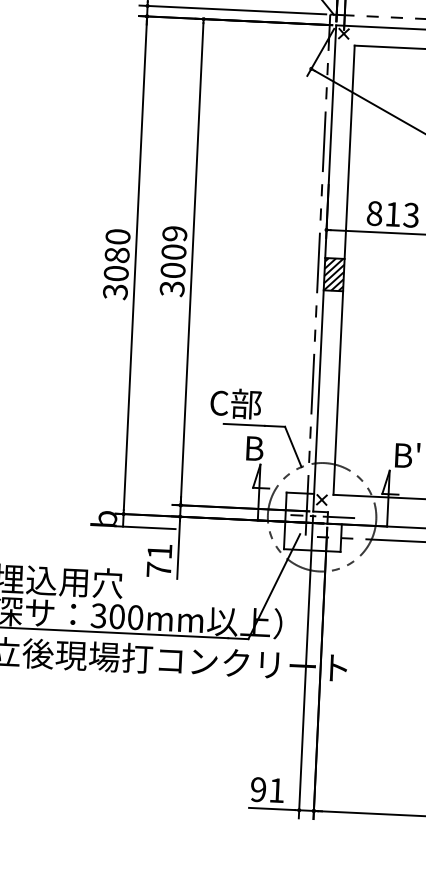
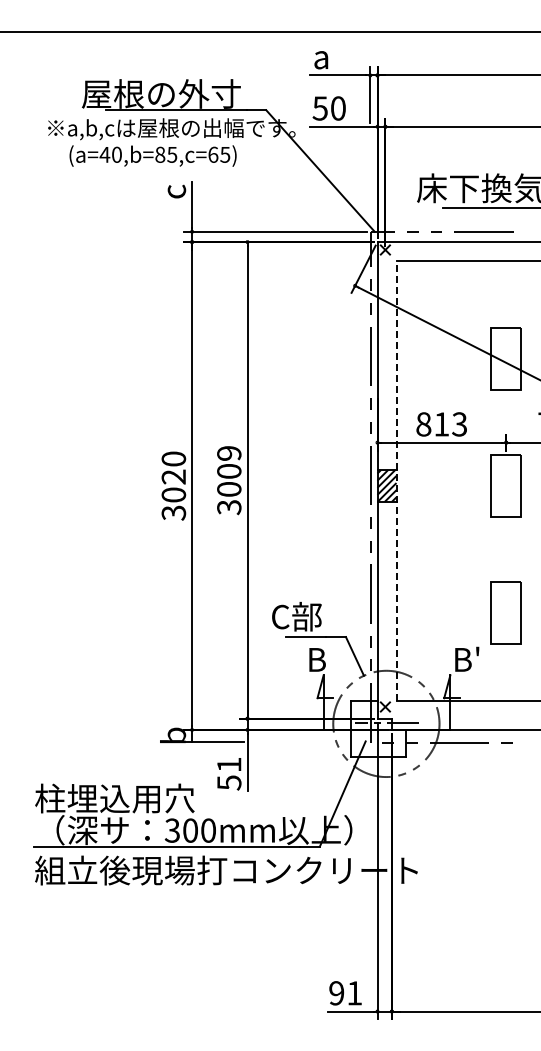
text: (116, 254) -> (173, 476), 3080 -> 3020
line: (344, 269) -> (396, 480), solid -> dashed
text: (159, 569) -> (229, 782), 71 -> 51

